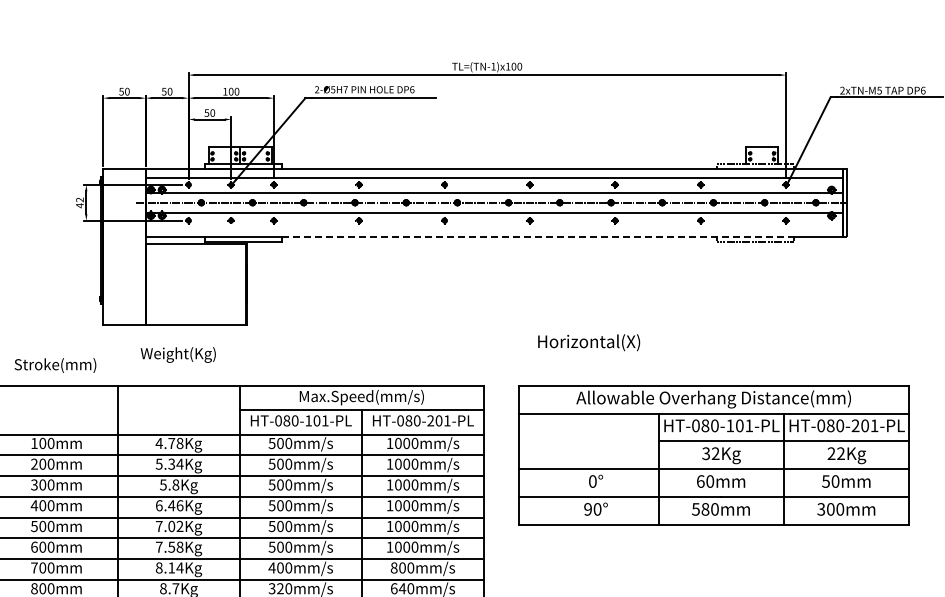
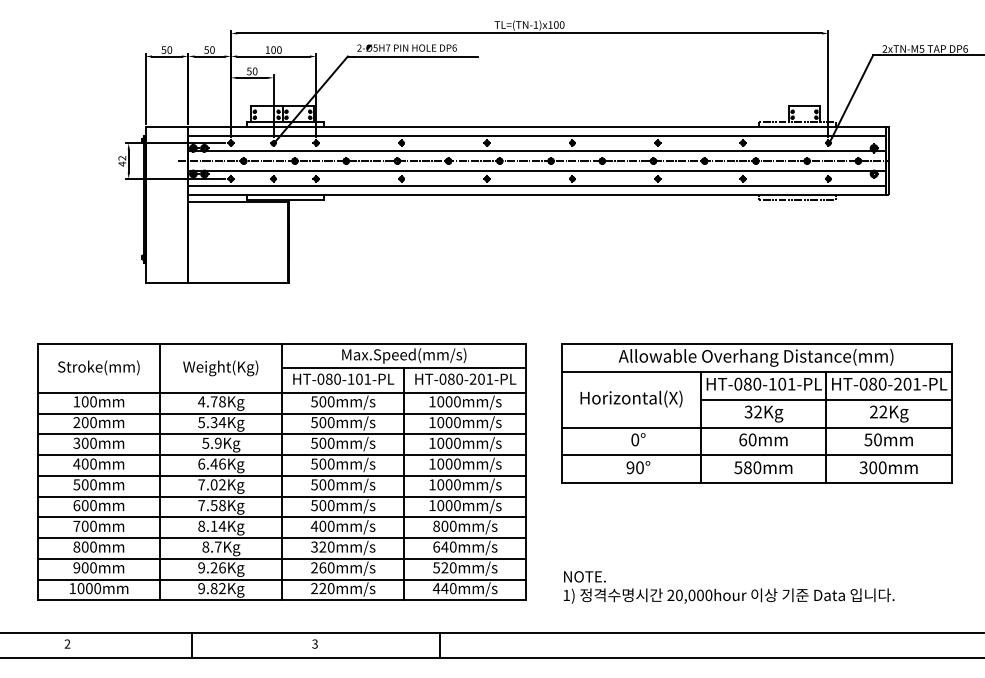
line: (494, 228) -> (536, 186), added
line: (538, 237) -> (580, 195), dashed -> solid
text: (589, 342) -> (631, 398), moved
text: (178, 355) -> (220, 368), moved
text: (55, 365) -> (98, 367), moved
text: (175, 484) -> (217, 442), 5.8Kg -> 5.9Kg

